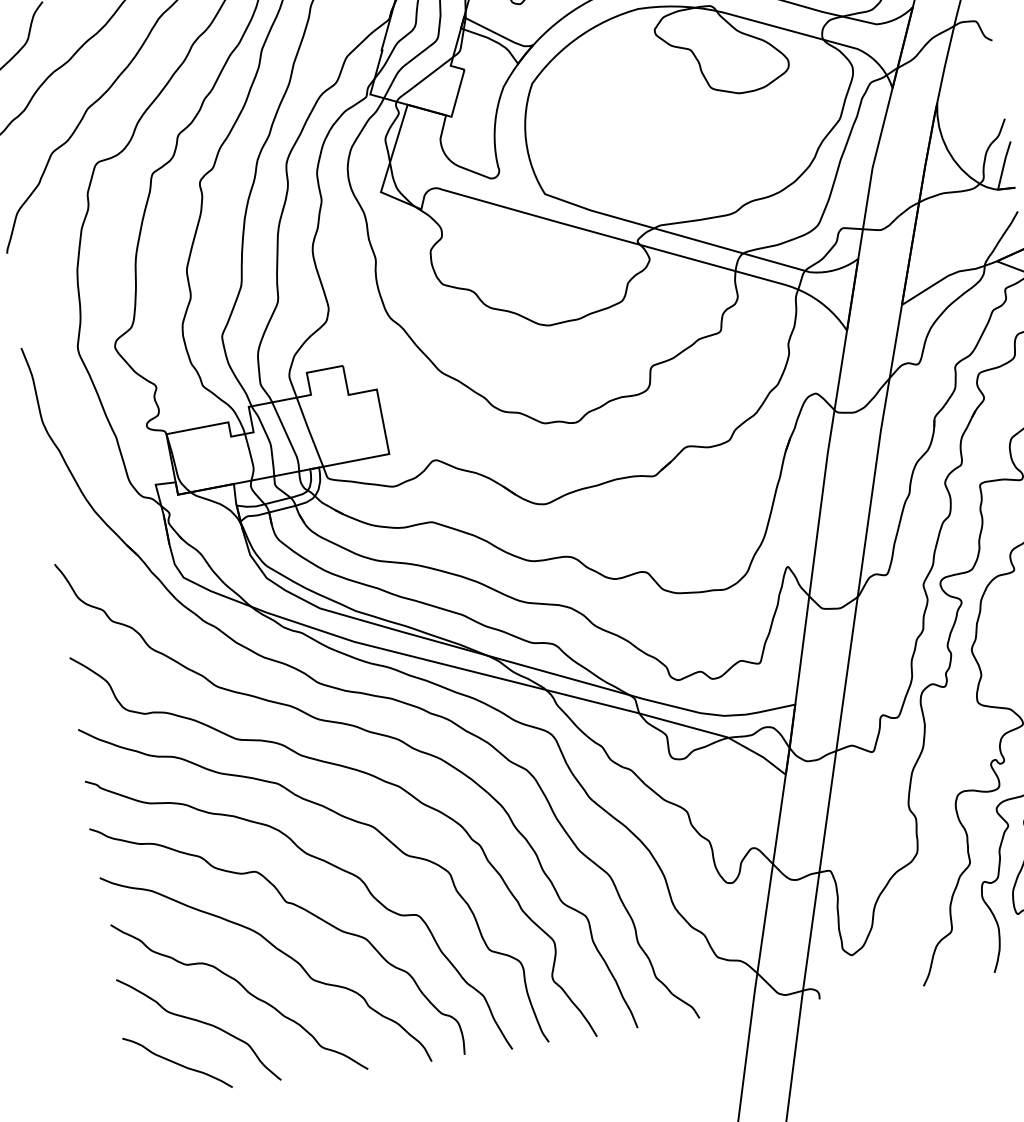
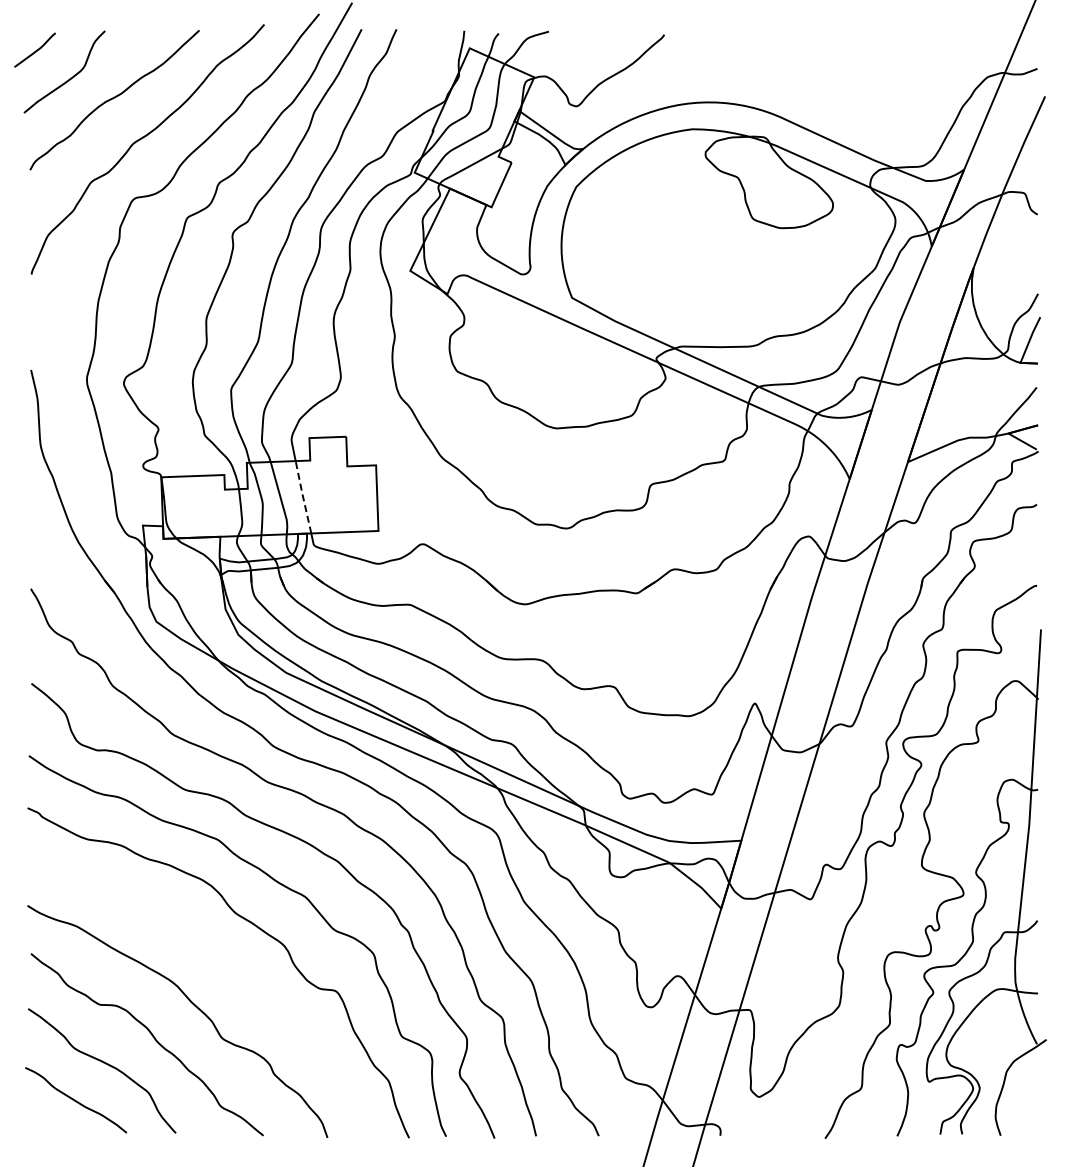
line: (309, 431) -> (303, 496), solid -> dashed
curve: (288, 904) -> (210, 960), removed

